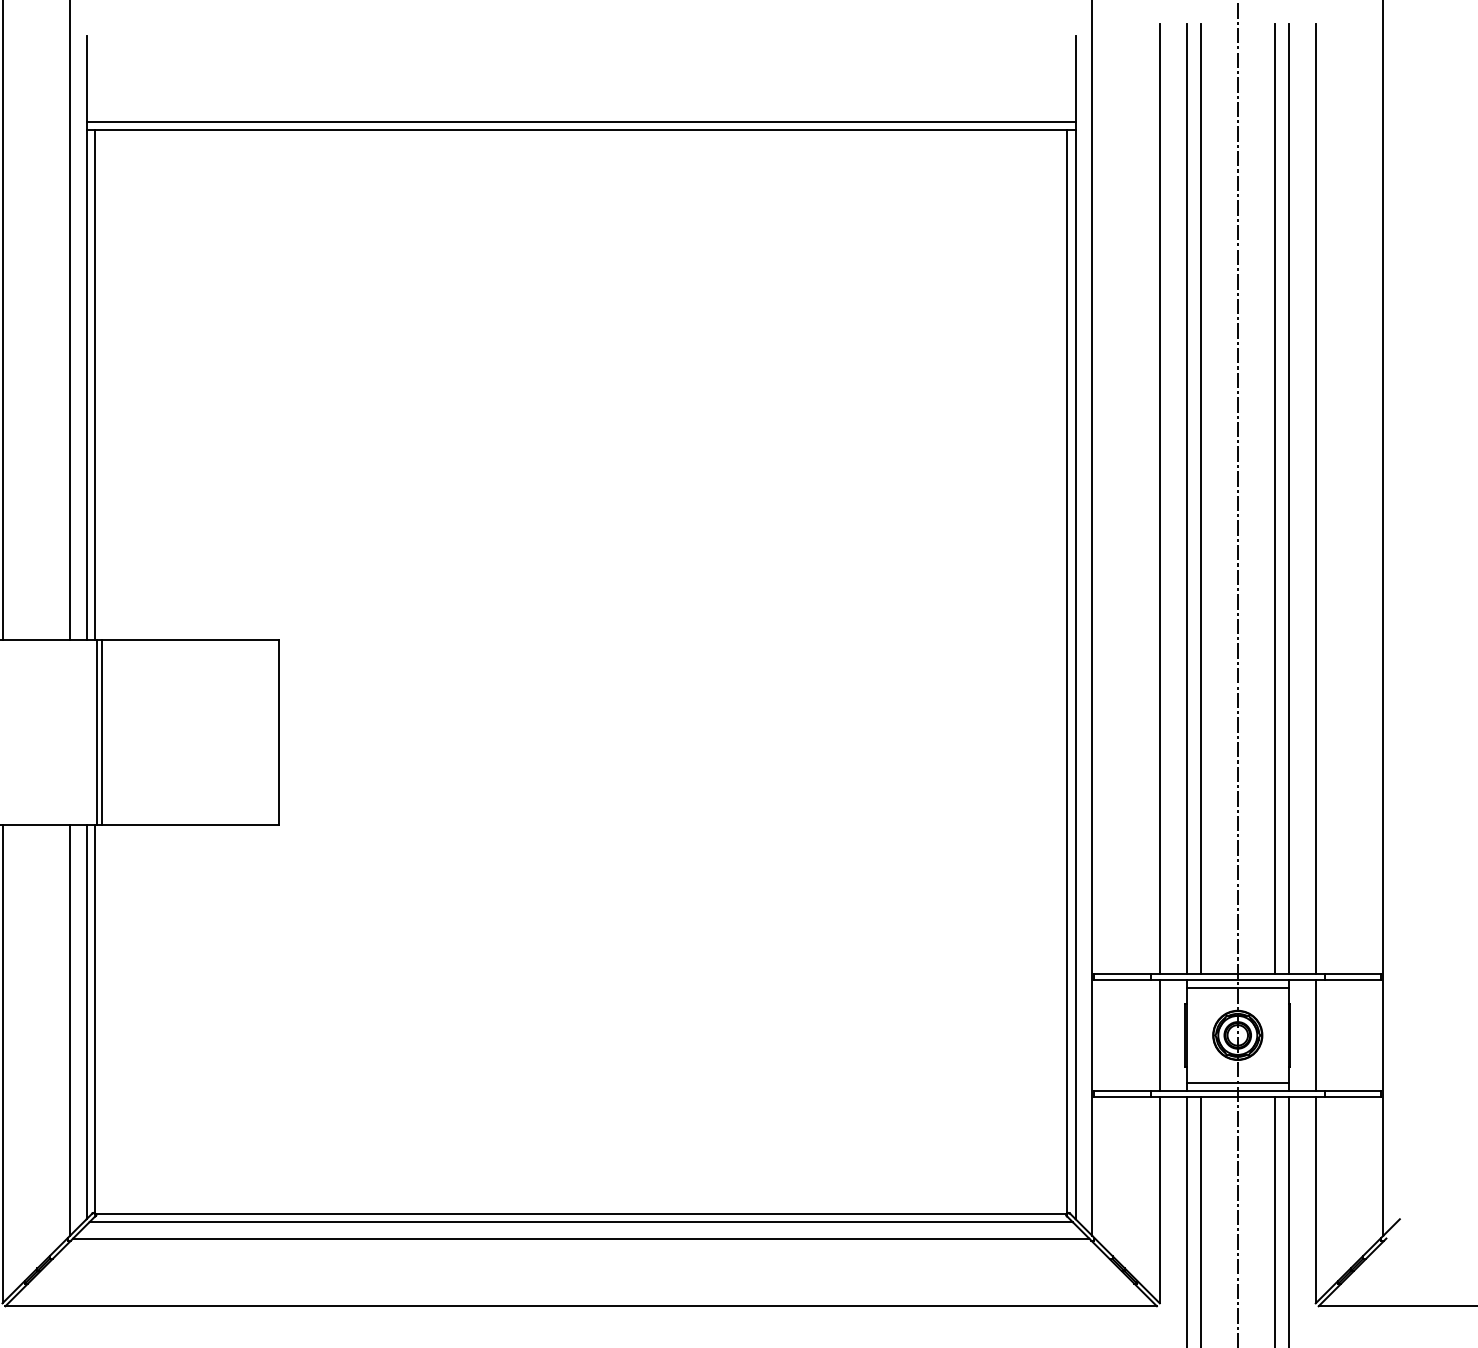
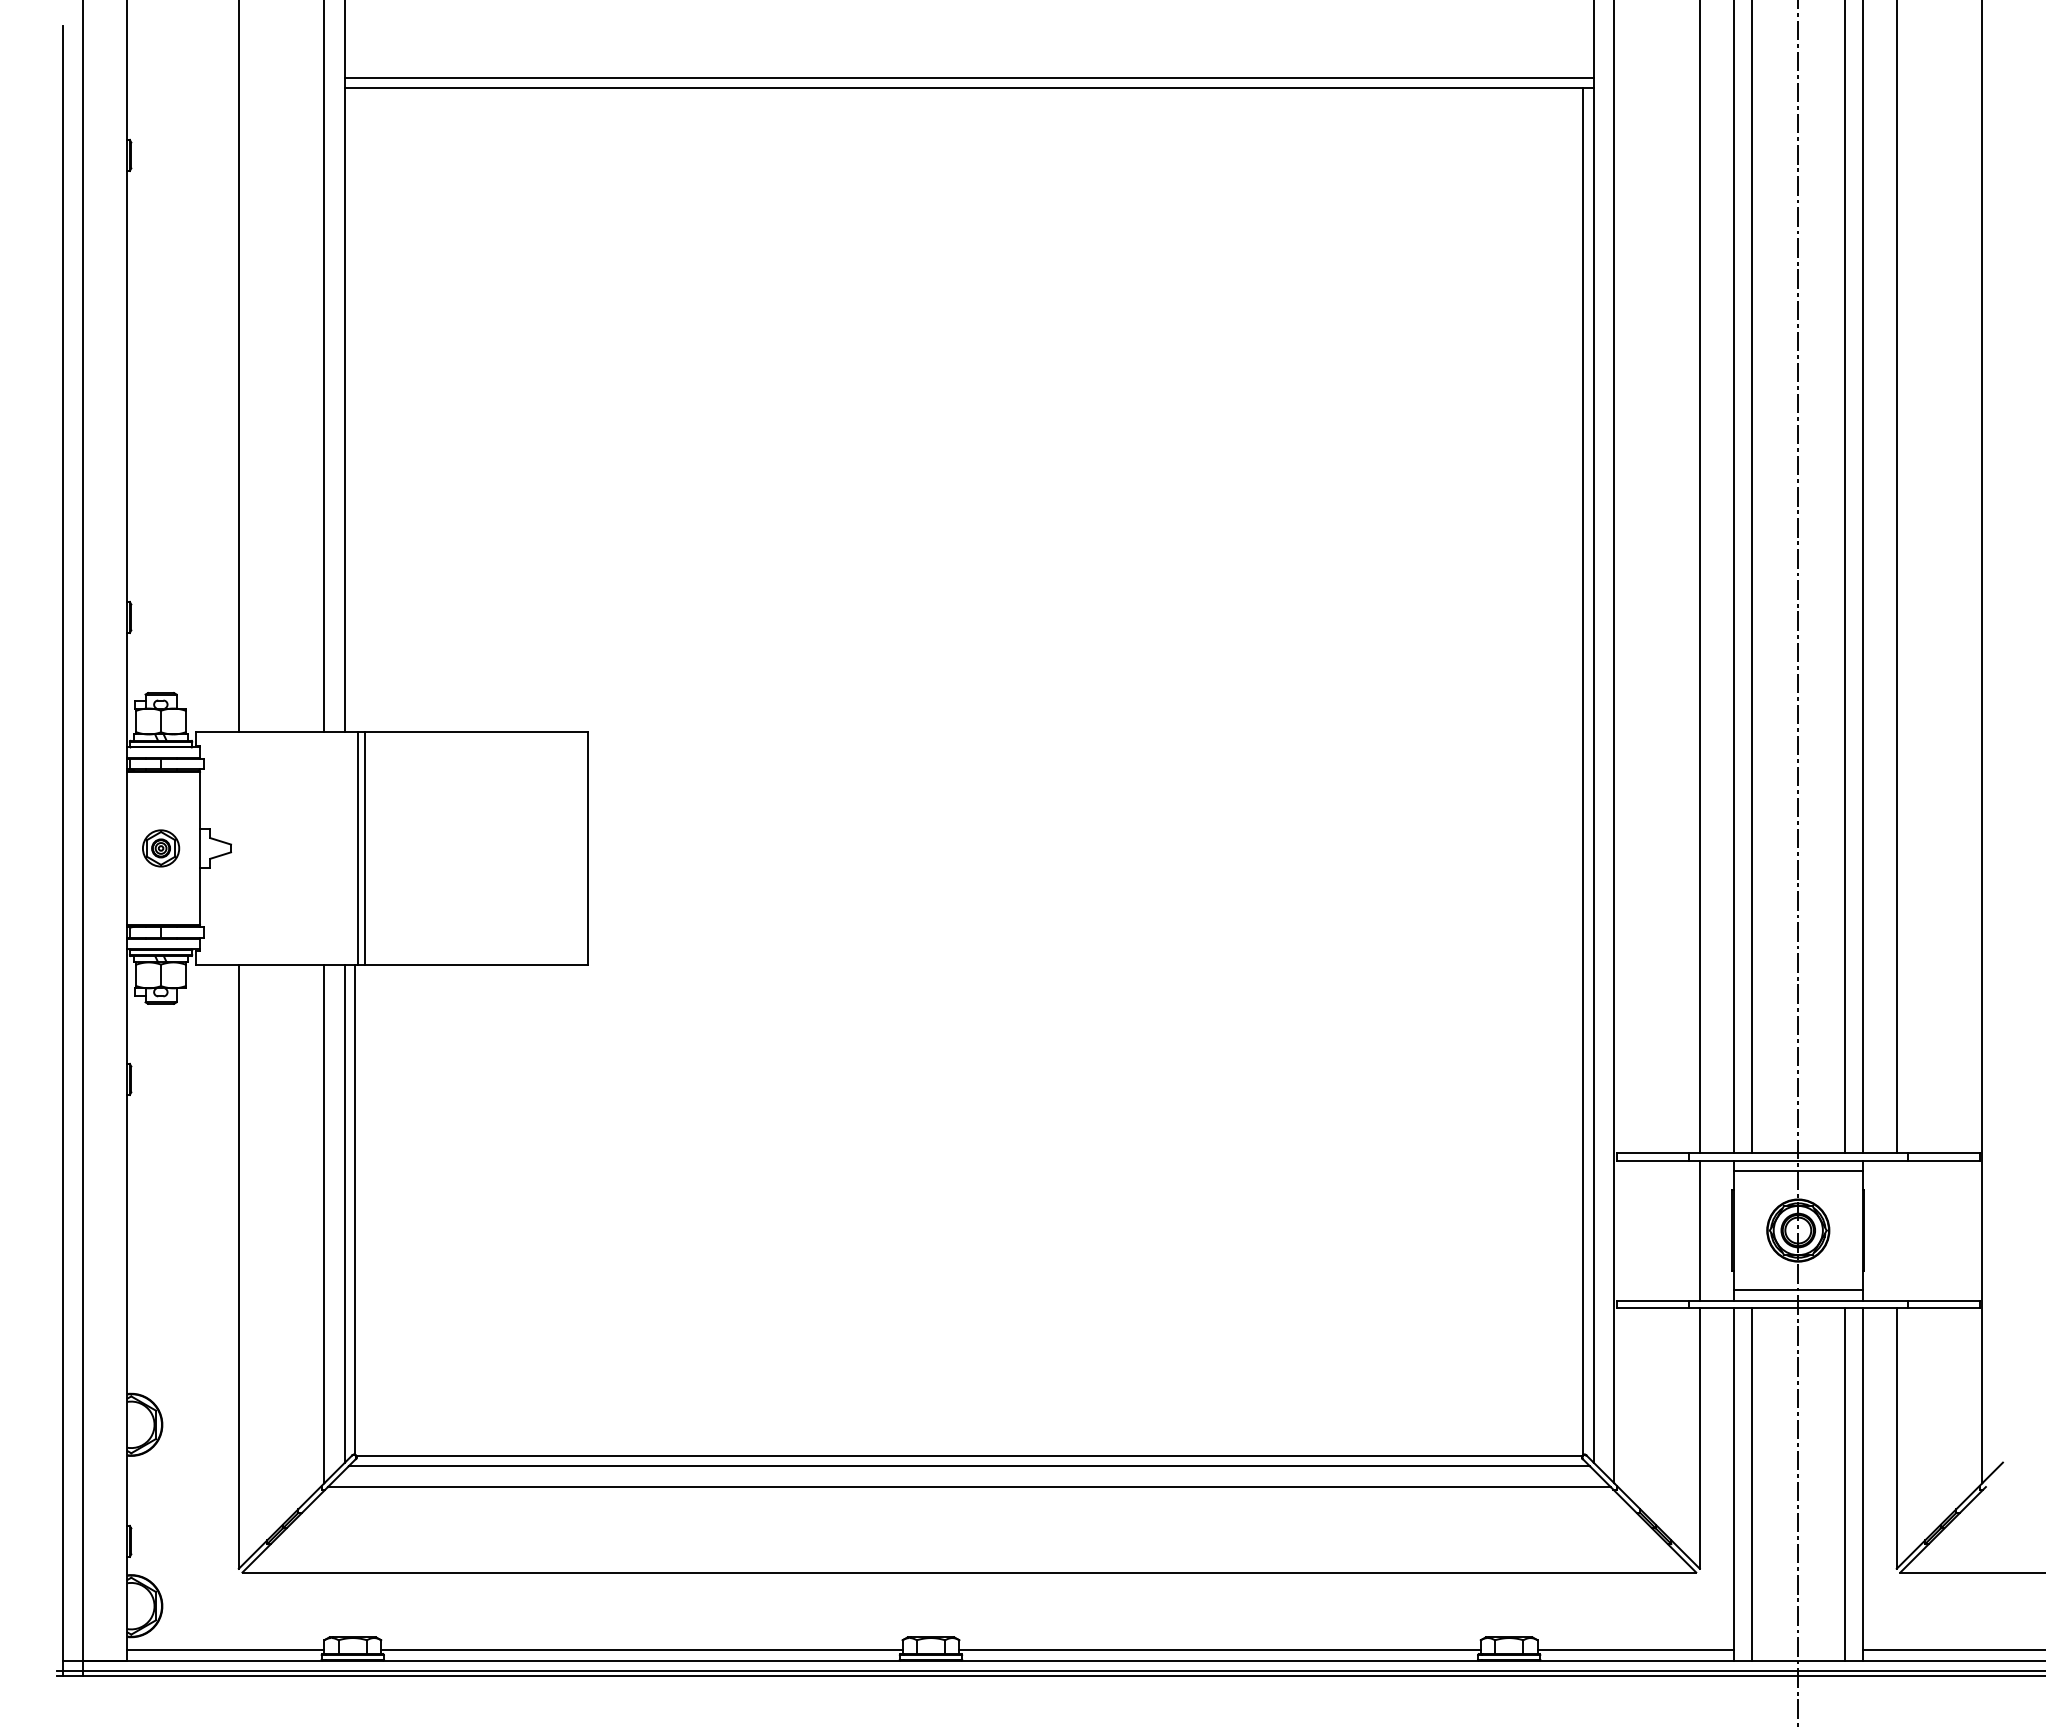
line: (94, 385) -> (355, 409), removed
line: (1315, 1035) -> (1896, 1230), removed

